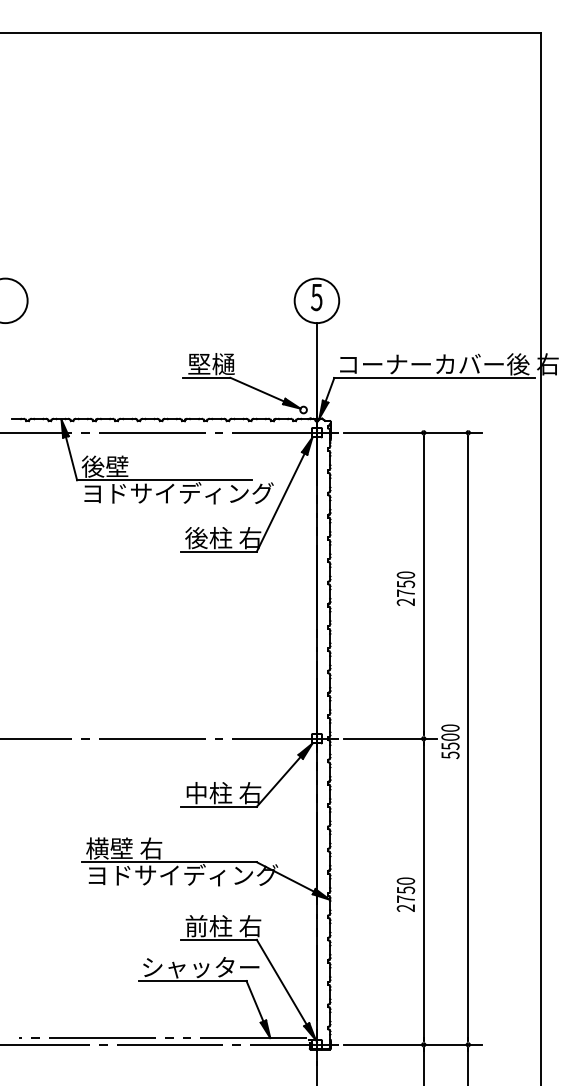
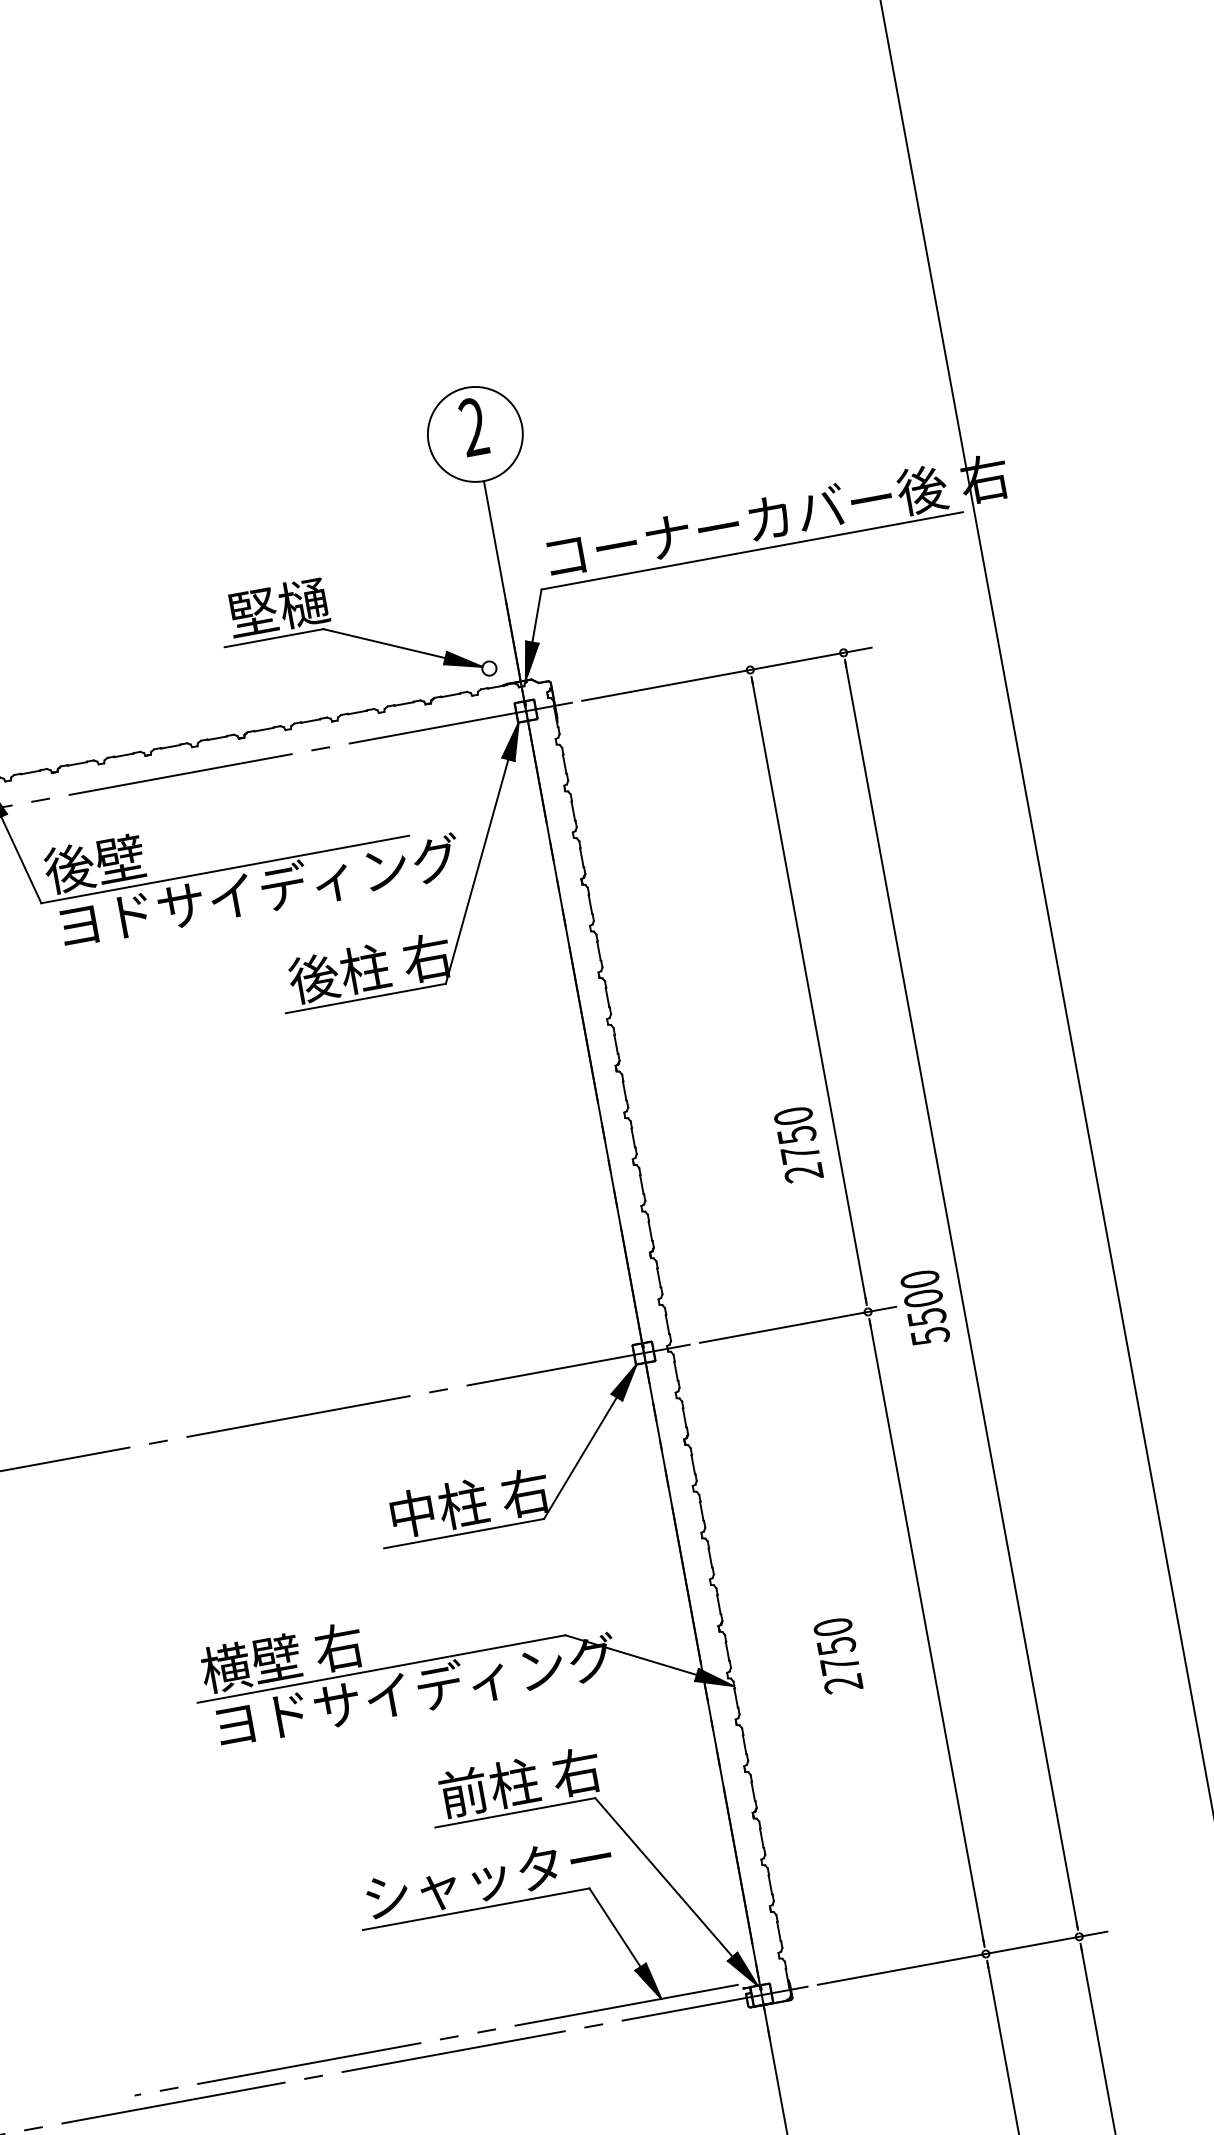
text: (316, 297) -> (473, 427), 5 -> 2
text: (405, 588) -> (797, 1144), moved
text: (405, 894) -> (837, 1655), moved

